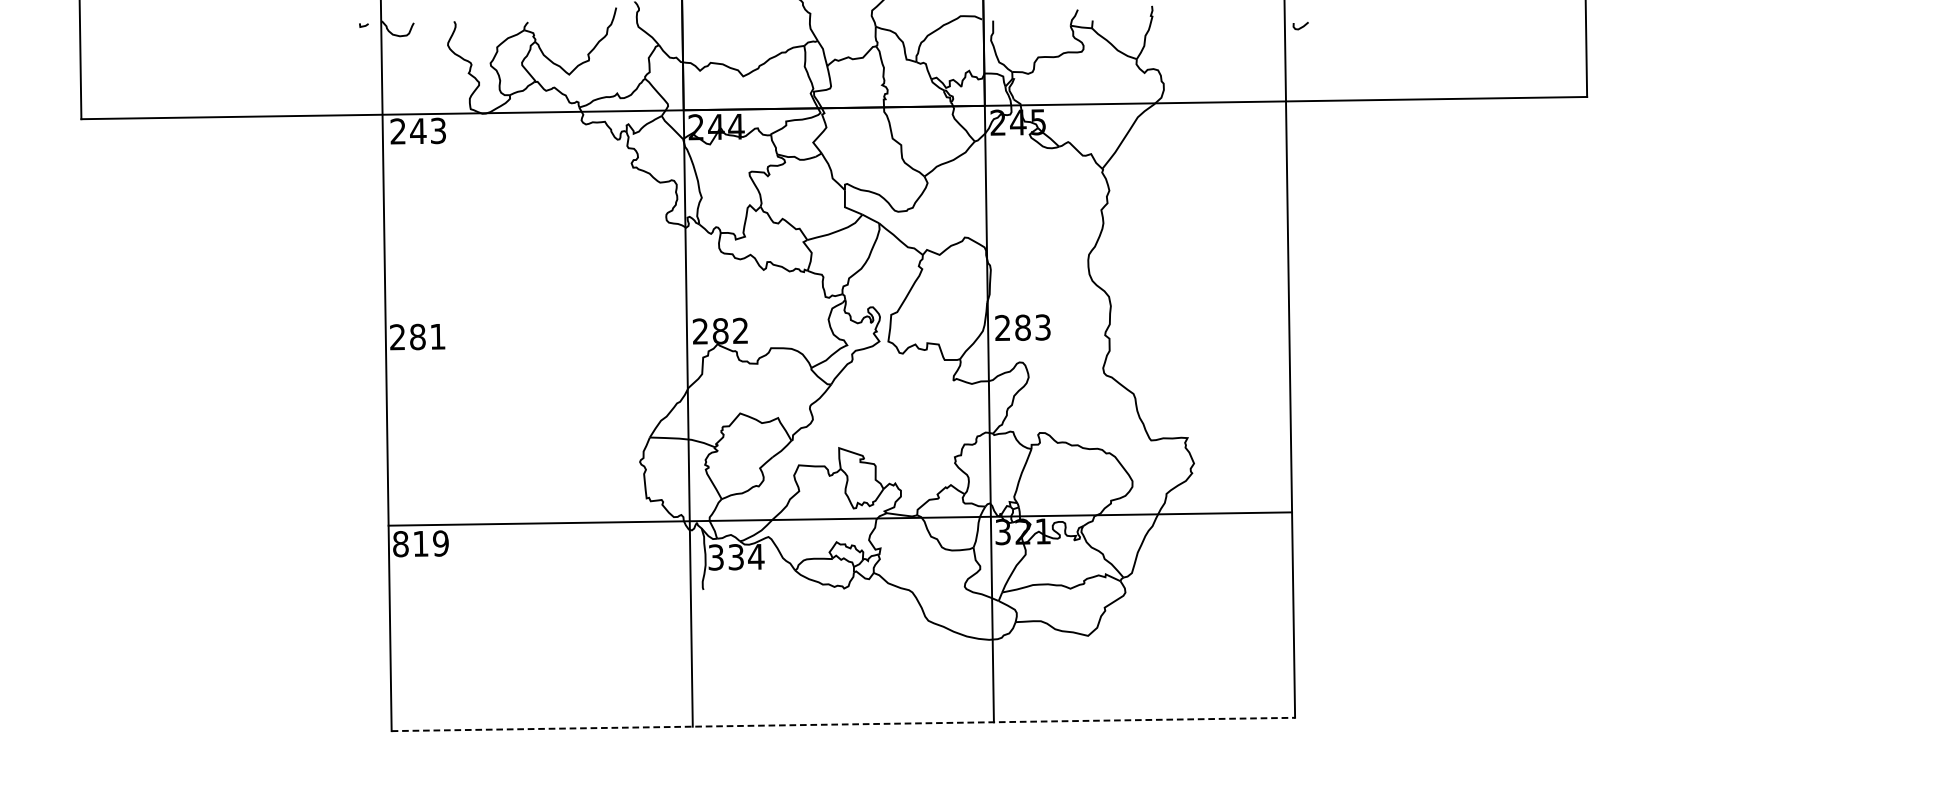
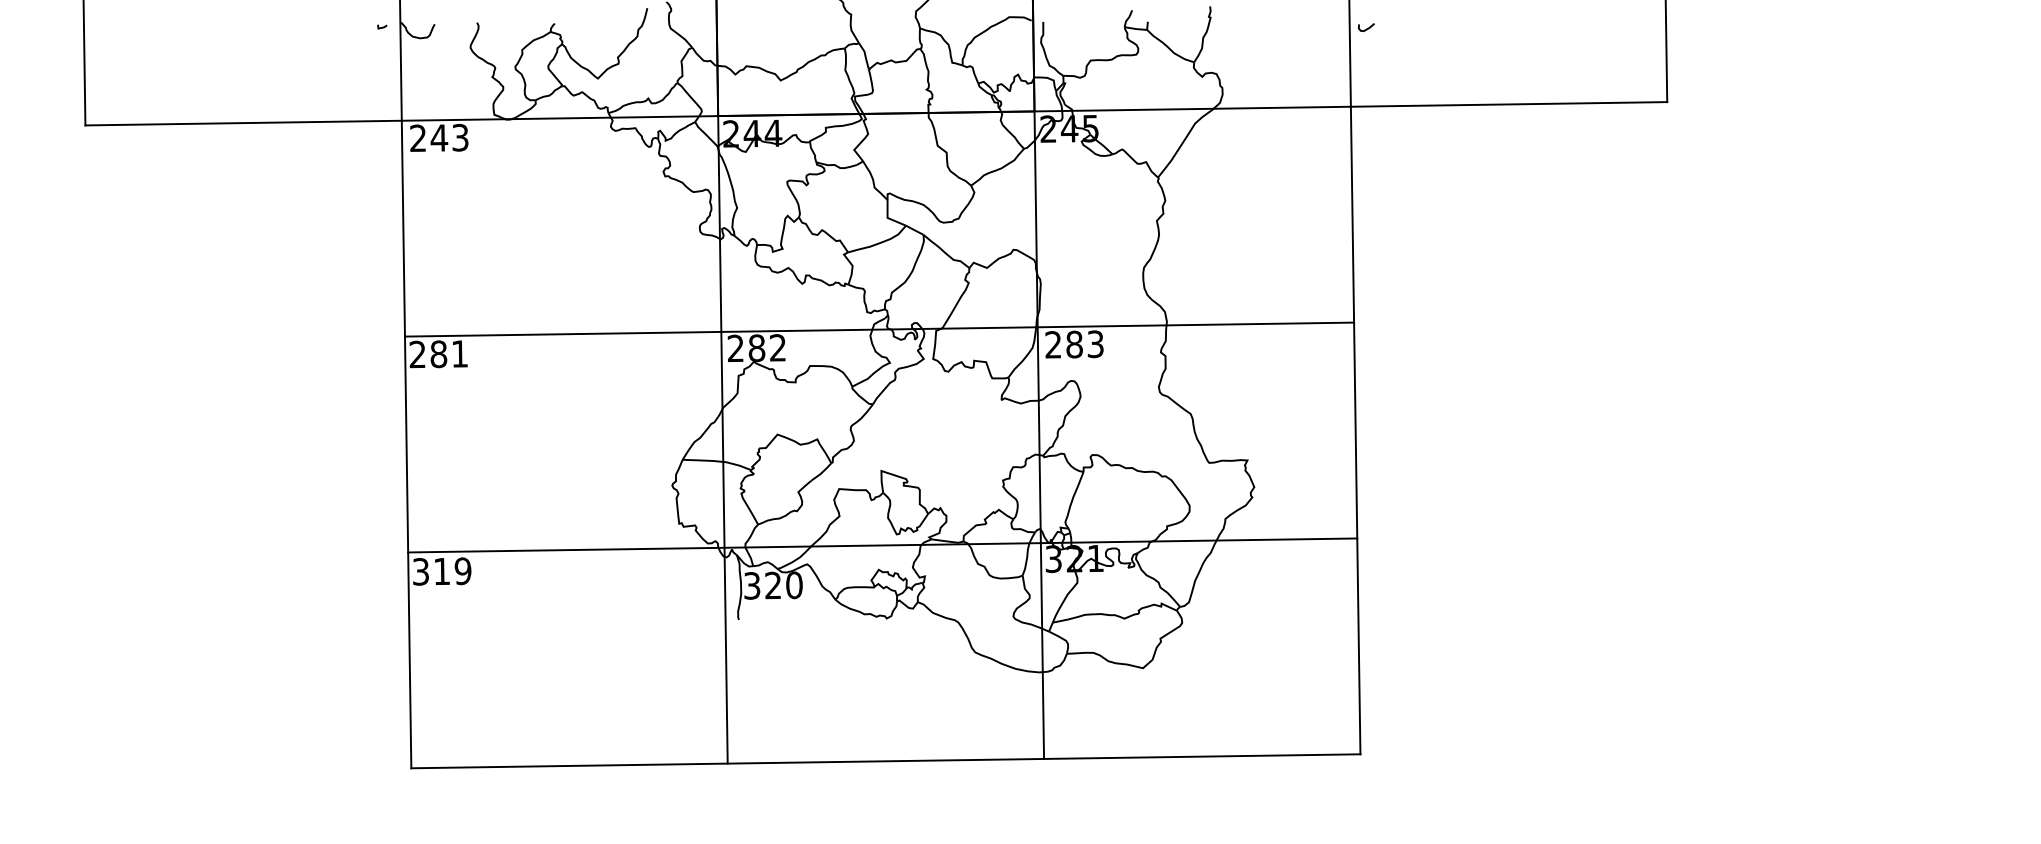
line: (837, 313) -> (879, 329), added
text: (400, 543) -> (420, 571), 819 -> 319
text: (746, 557) -> (784, 585), 334 -> 320
line: (842, 724) -> (885, 761), dashed -> solid

